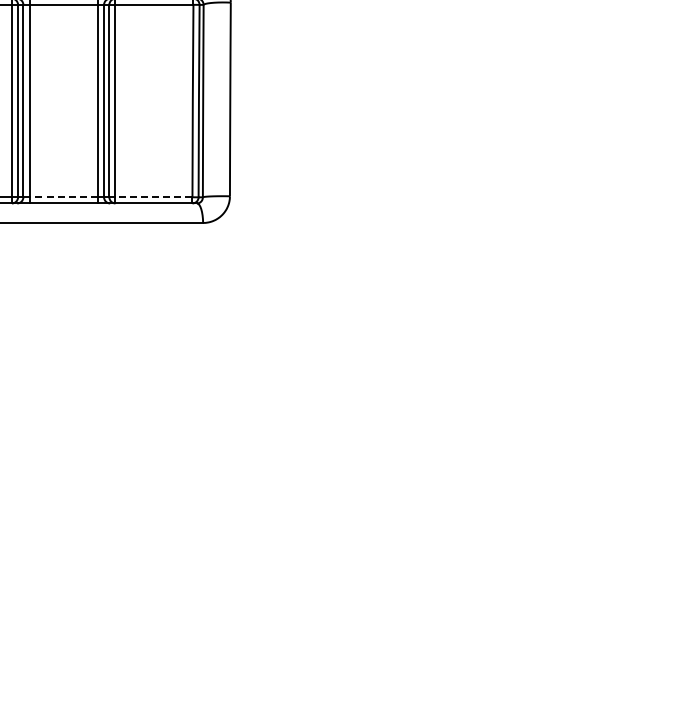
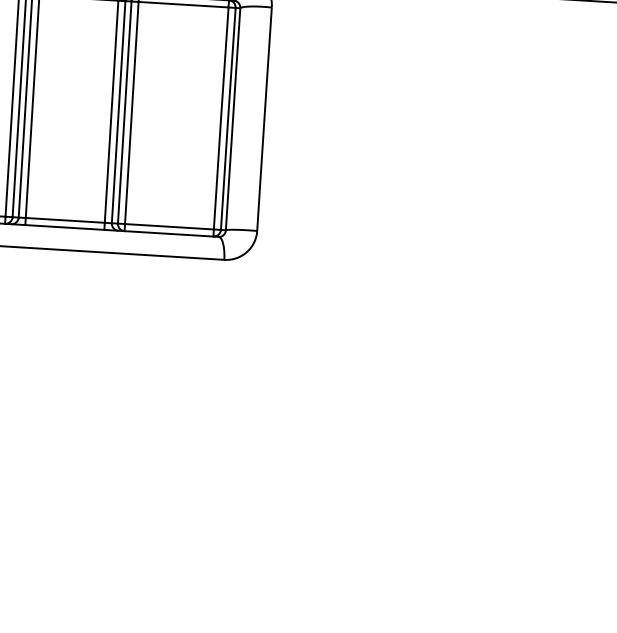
line: (63, 197) -> (65, 220), dashed -> solid
line: (153, 197) -> (168, 226), dashed -> solid

